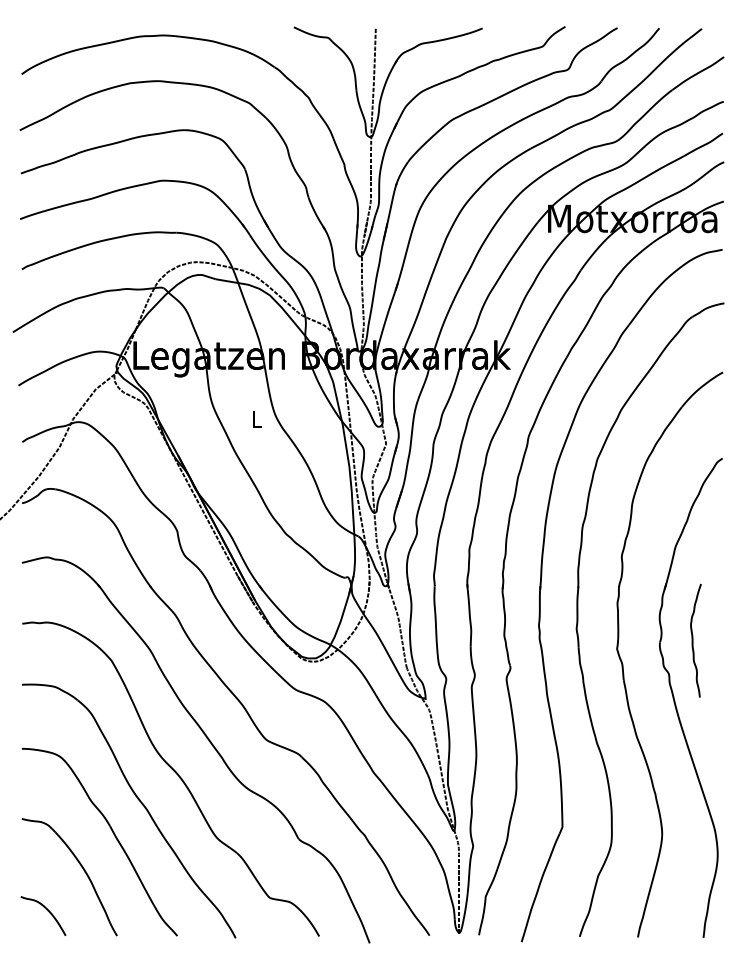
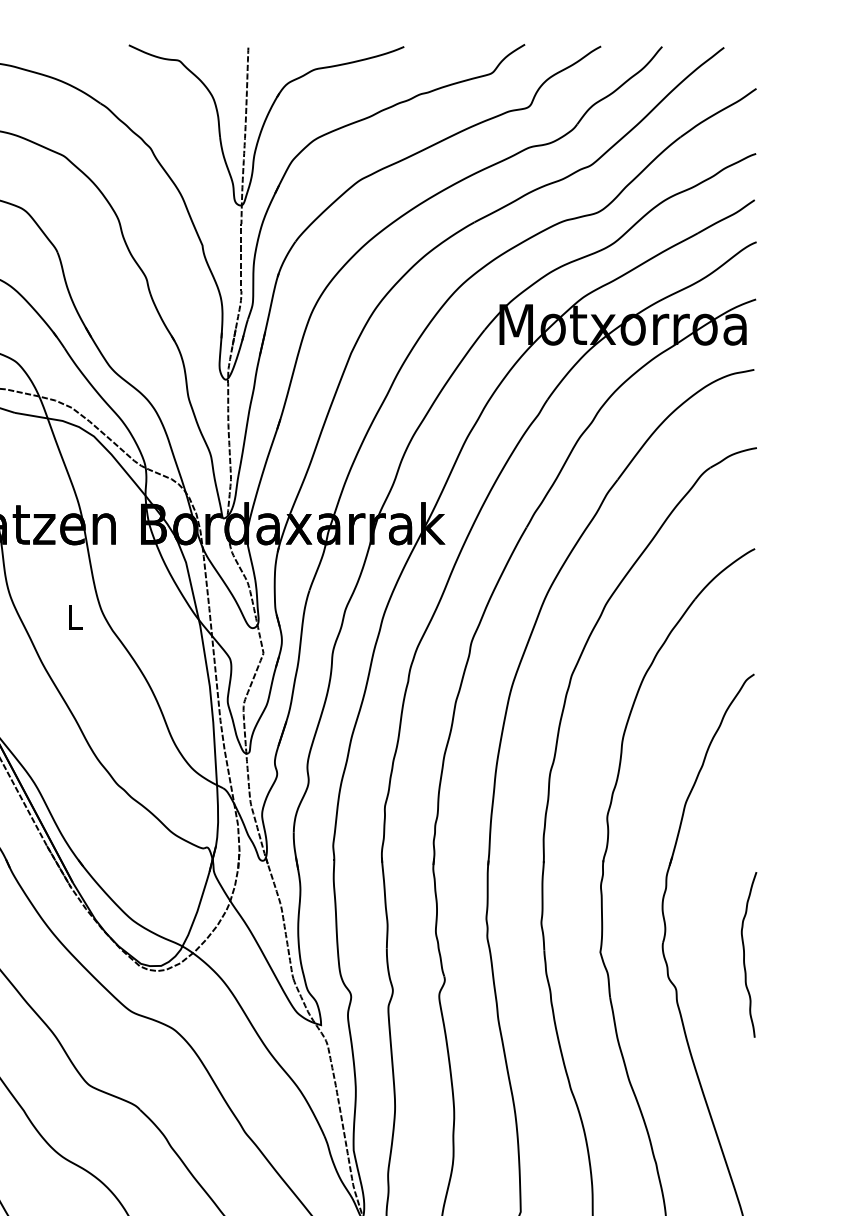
curve: (693, 640) -> (745, 954), moved

